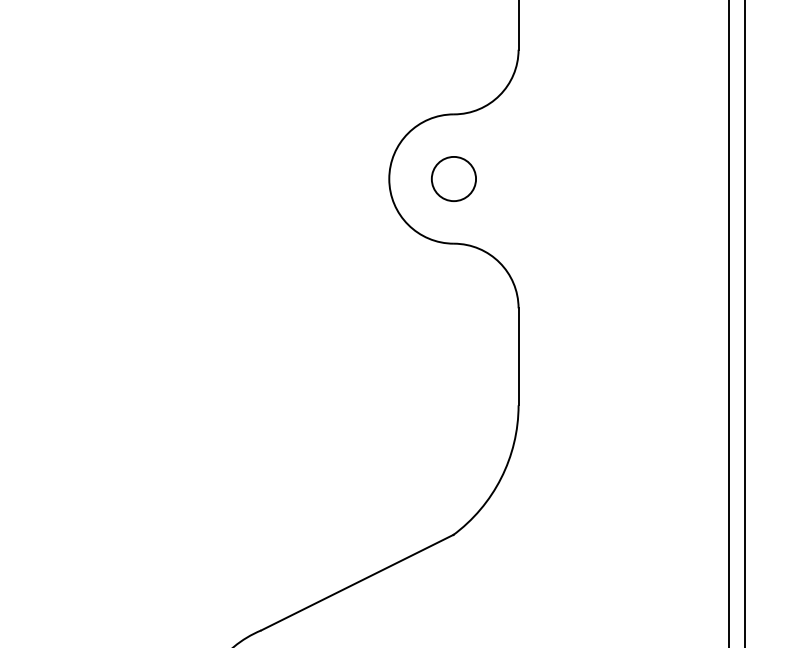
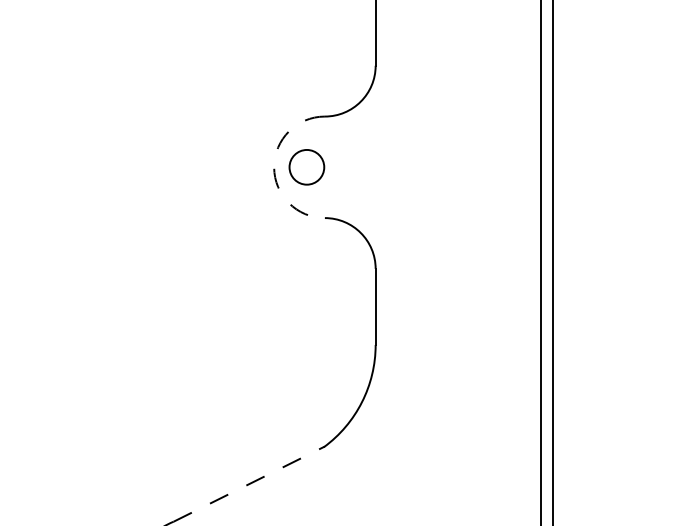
arc: (389, 179) -> (274, 167), solid -> dashed
circle: (453, 179) -> (306, 167), moved
line: (357, 581) -> (249, 483), solid -> dashed

